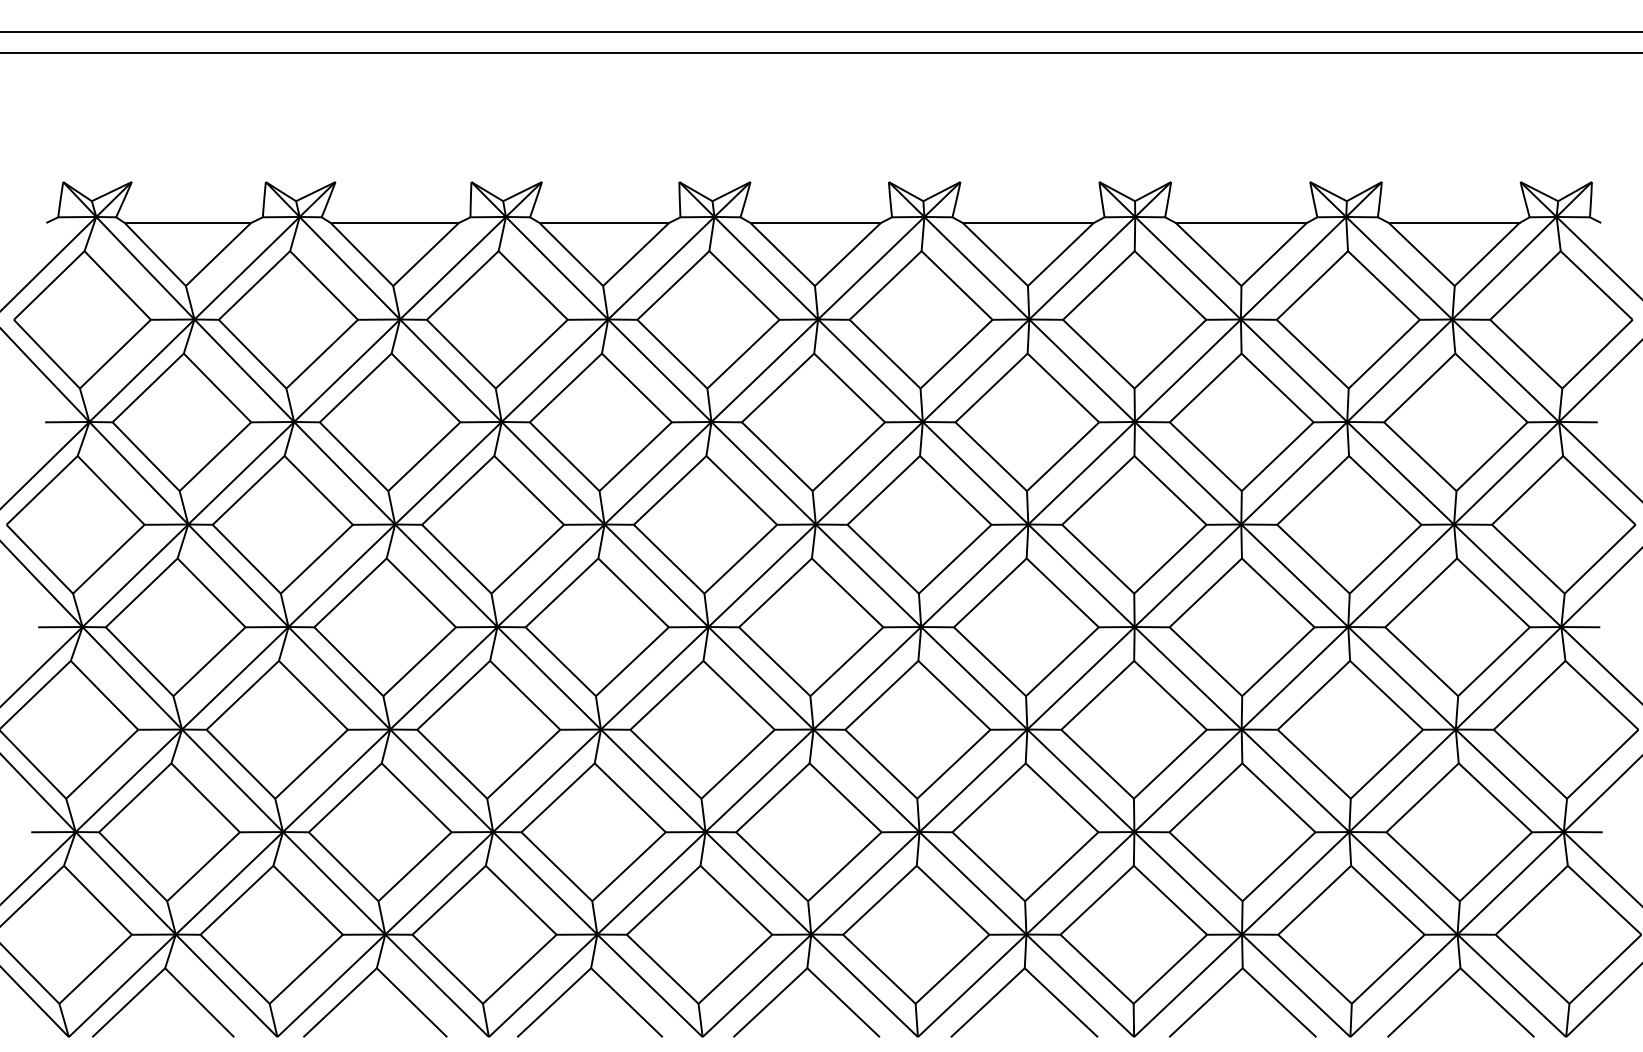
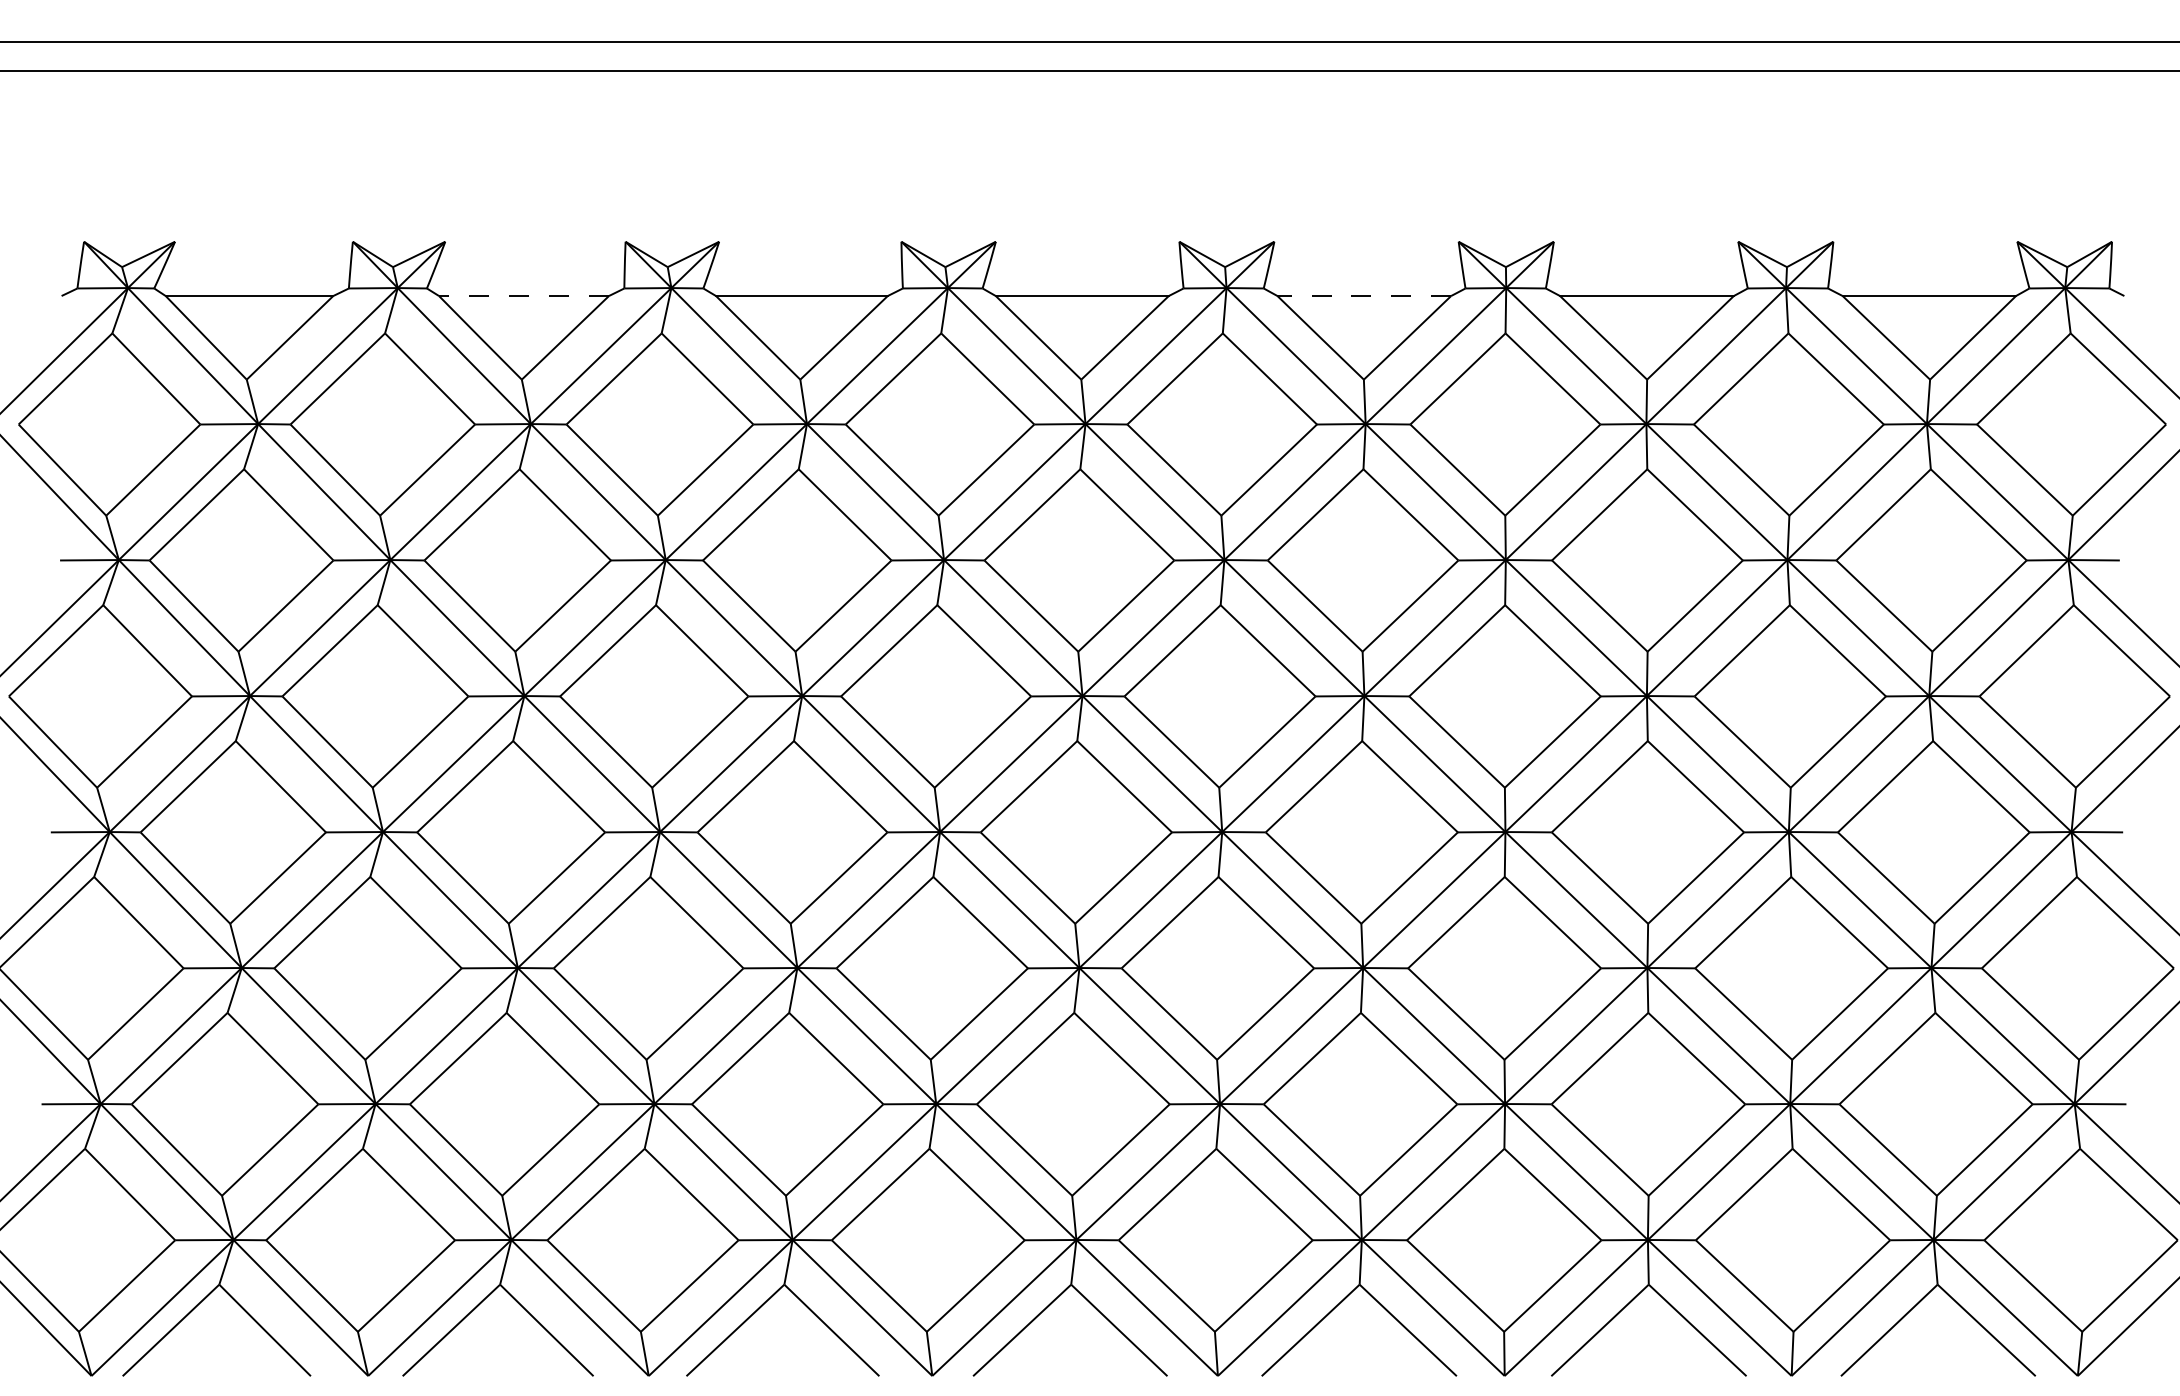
line: (394, 222) -> (523, 295), solid -> dashed
line: (1027, 222) -> (1363, 295), solid -> dashed

